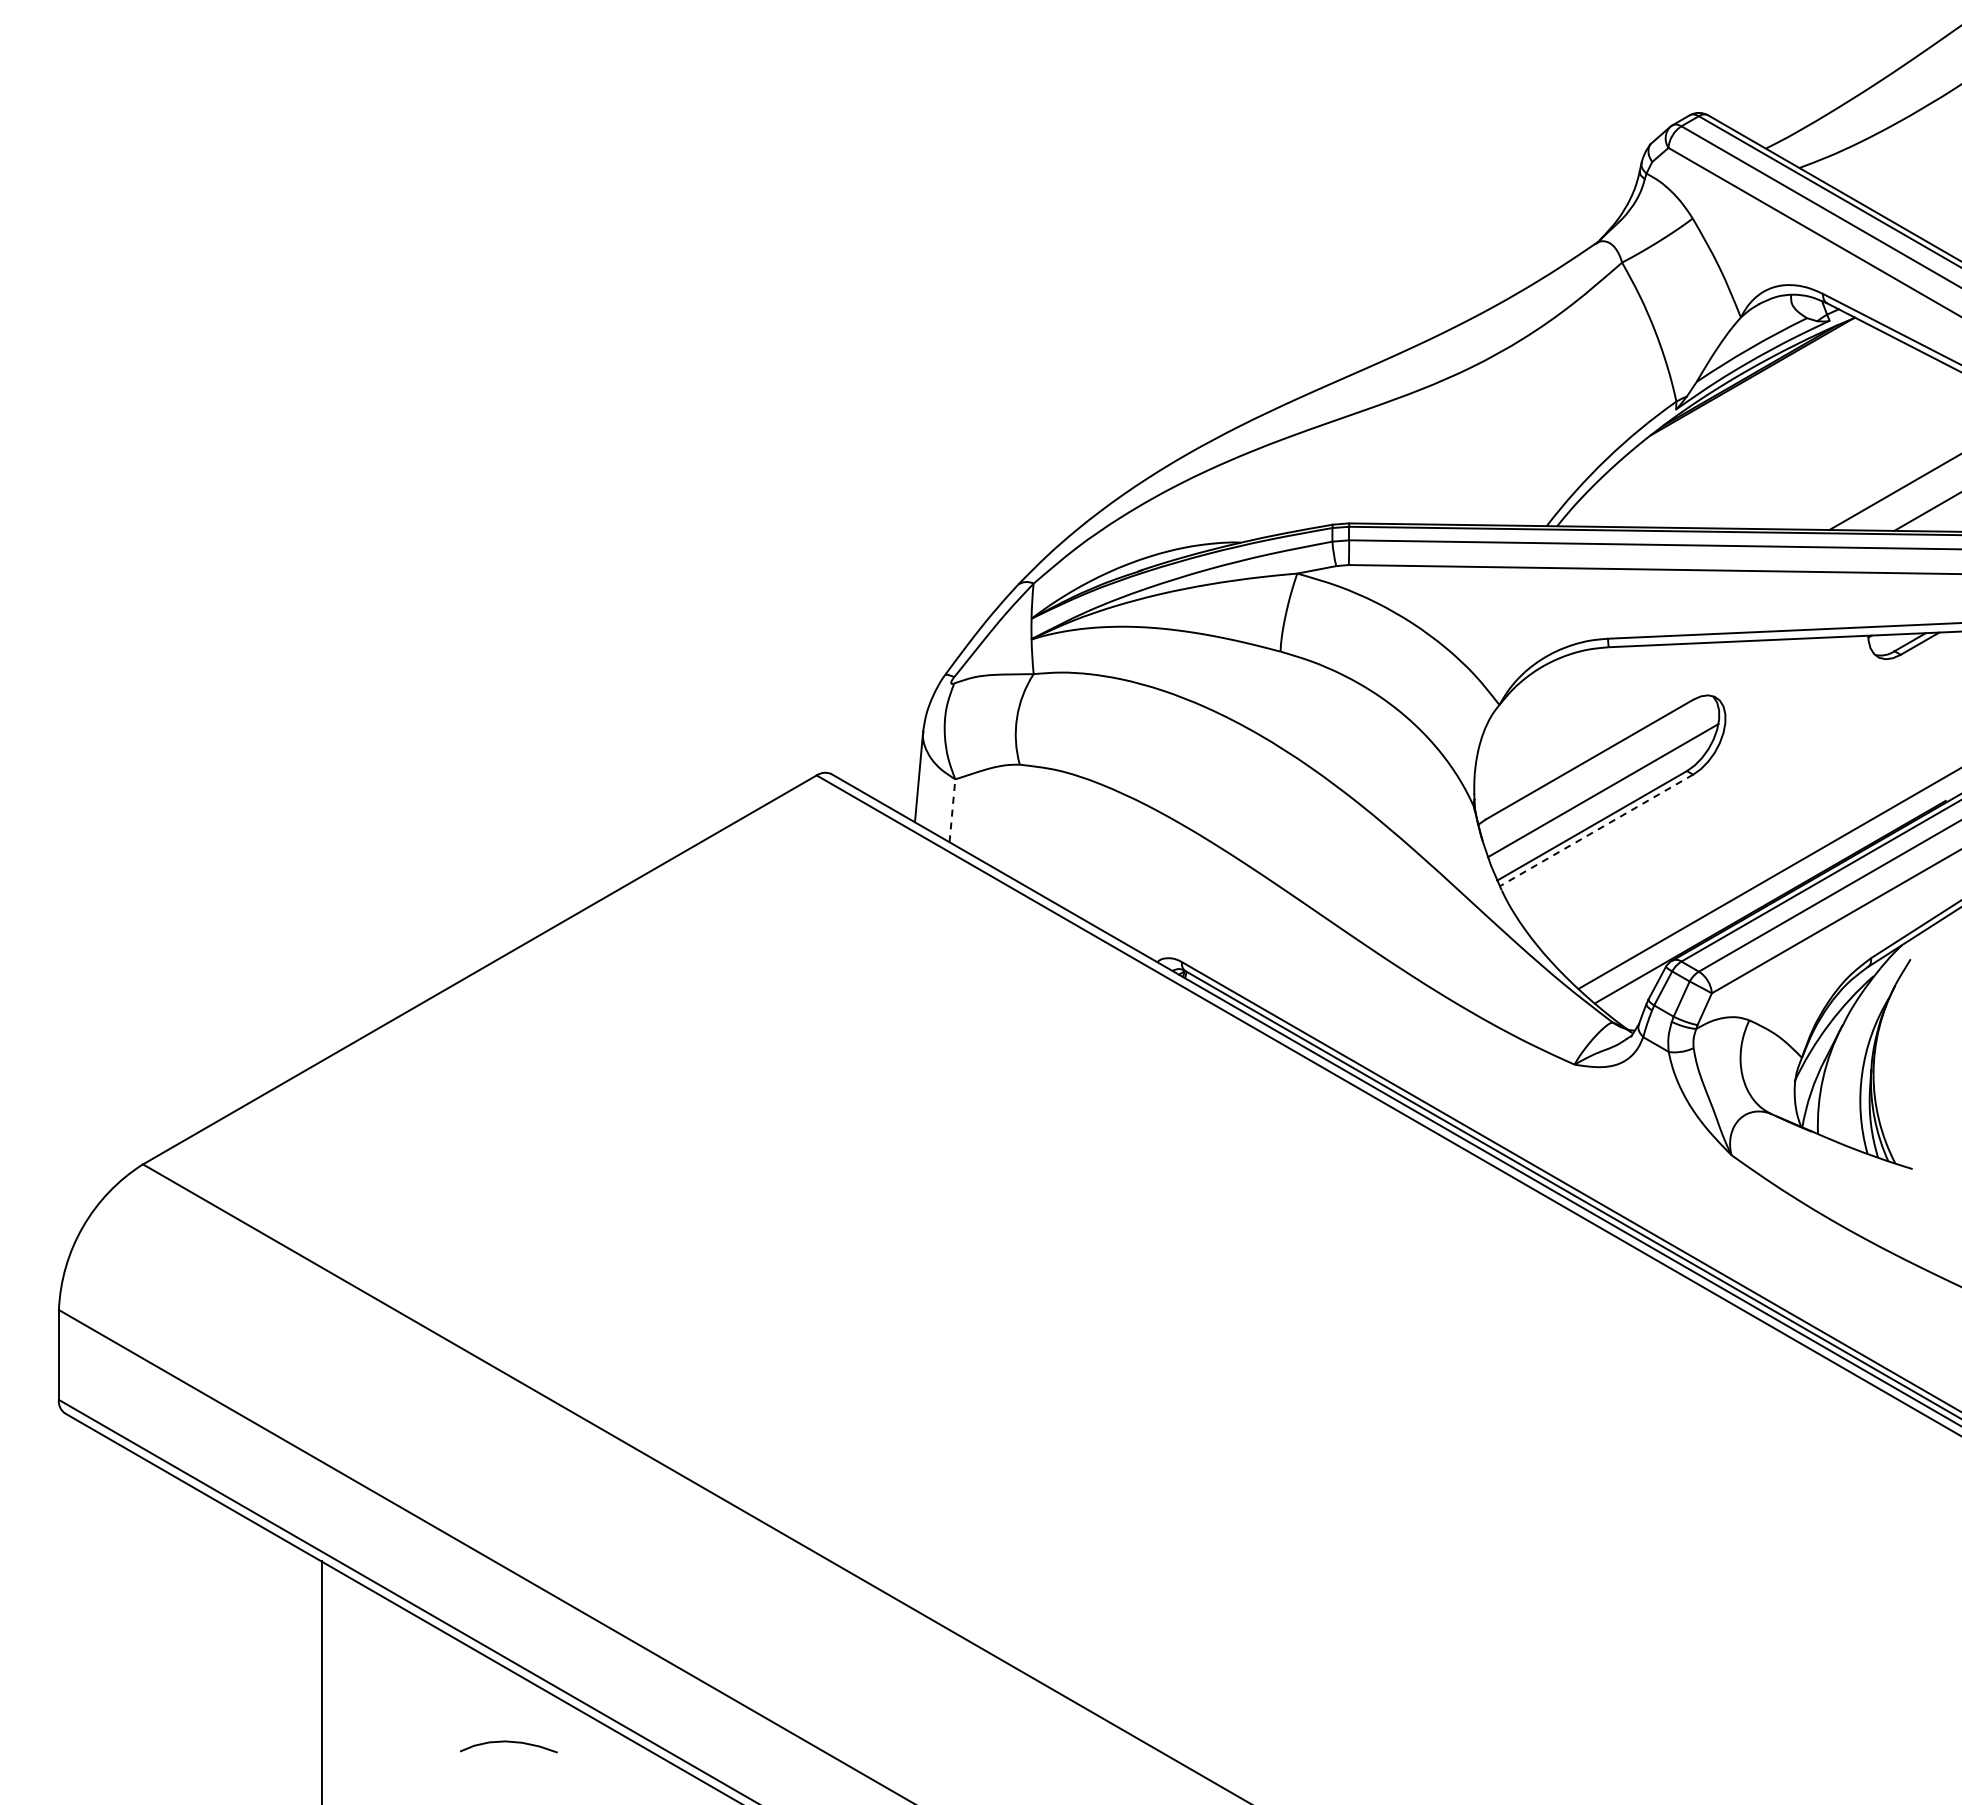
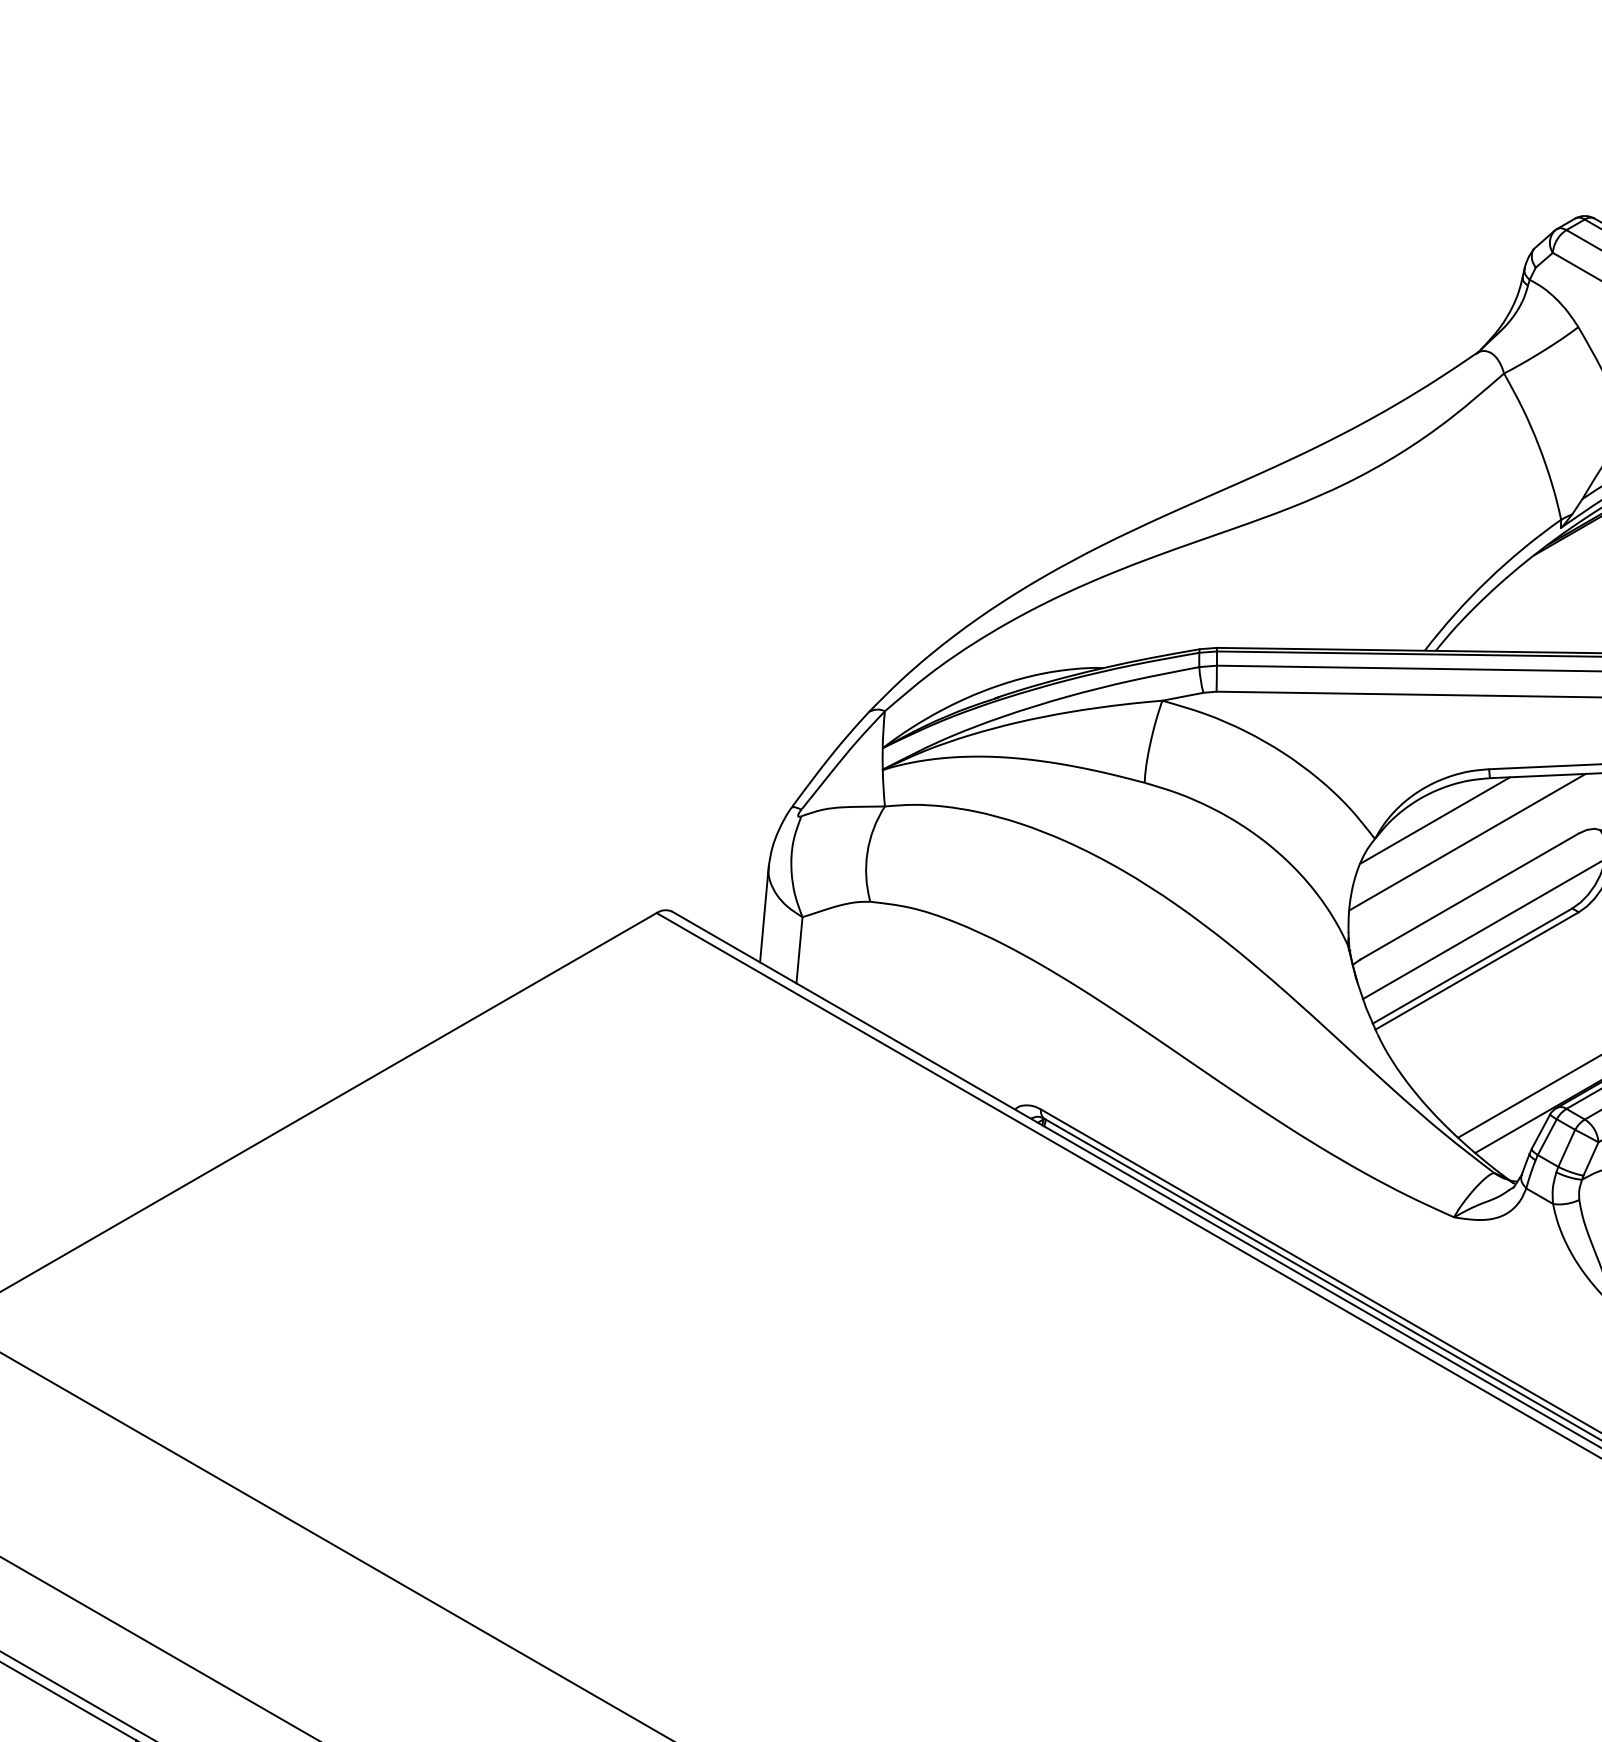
line: (1556, 687) -> (1435, 820), added
line: (1587, 707) -> (1467, 841), added
line: (952, 810) -> (799, 949), dashed -> solid
line: (1596, 830) -> (1477, 970), dashed -> solid

